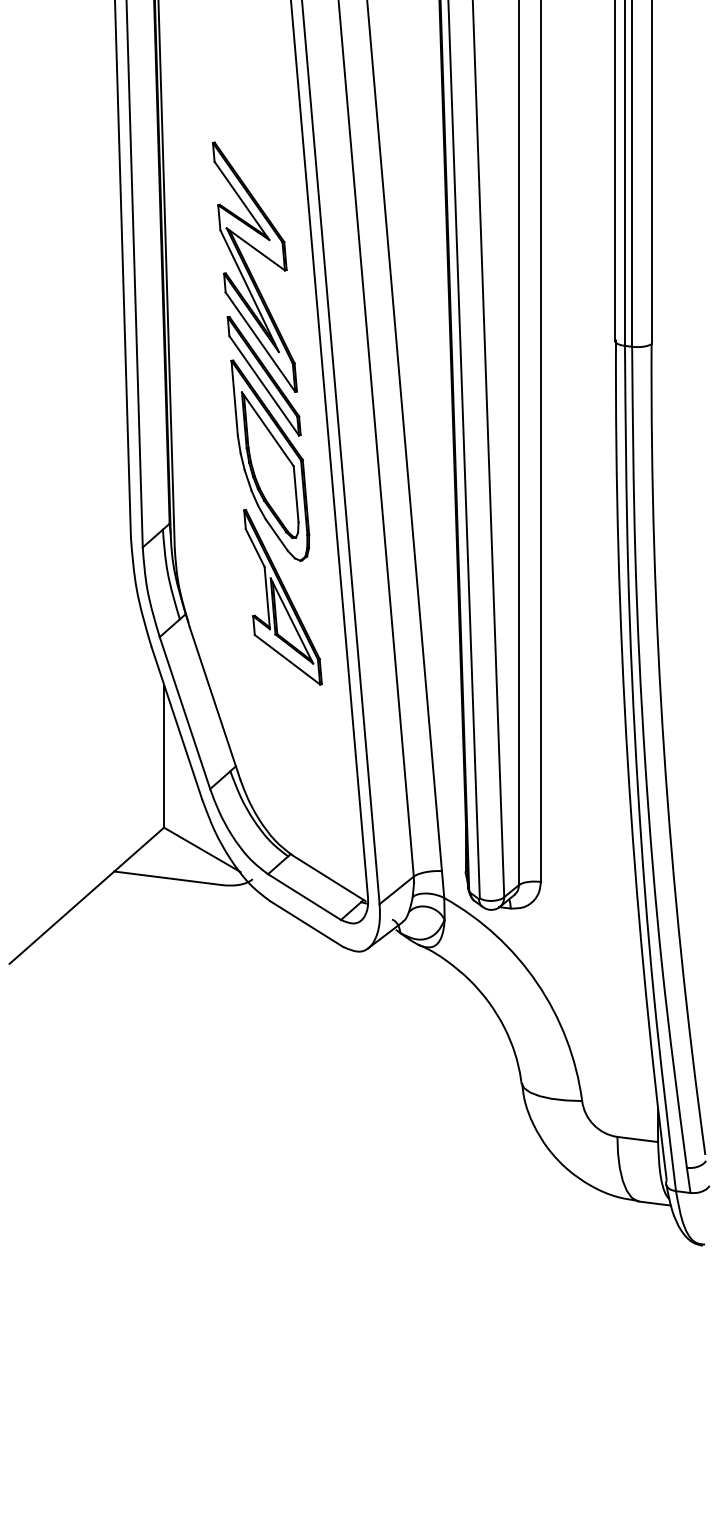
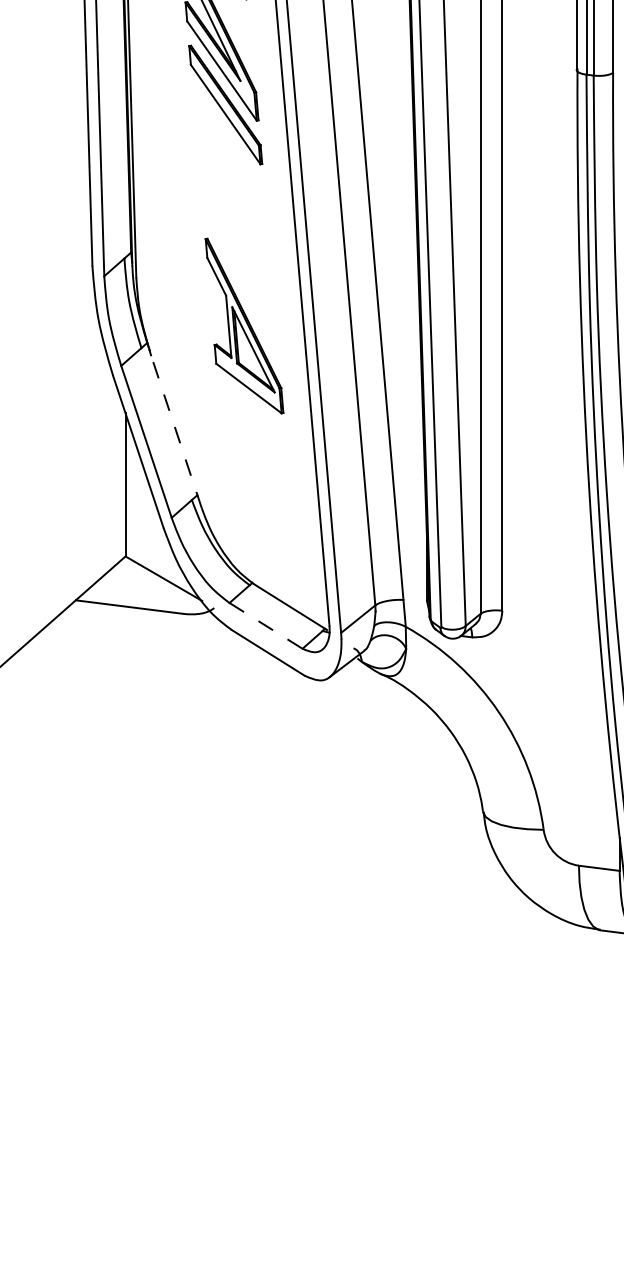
part: (270, 460) -> (232, 189), removed
line: (214, 702) -> (176, 431), solid -> dashed
line: (304, 897) -> (266, 626), solid -> dashed

